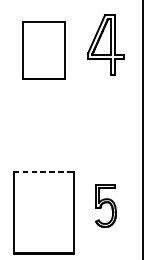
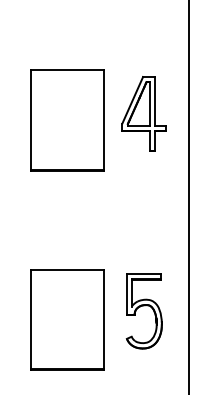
part: (43, 50) -> (67, 120), size x1.43
line: (43, 171) -> (67, 269), dashed -> solid
part: (105, 205) -> (143, 311), size x1.43

